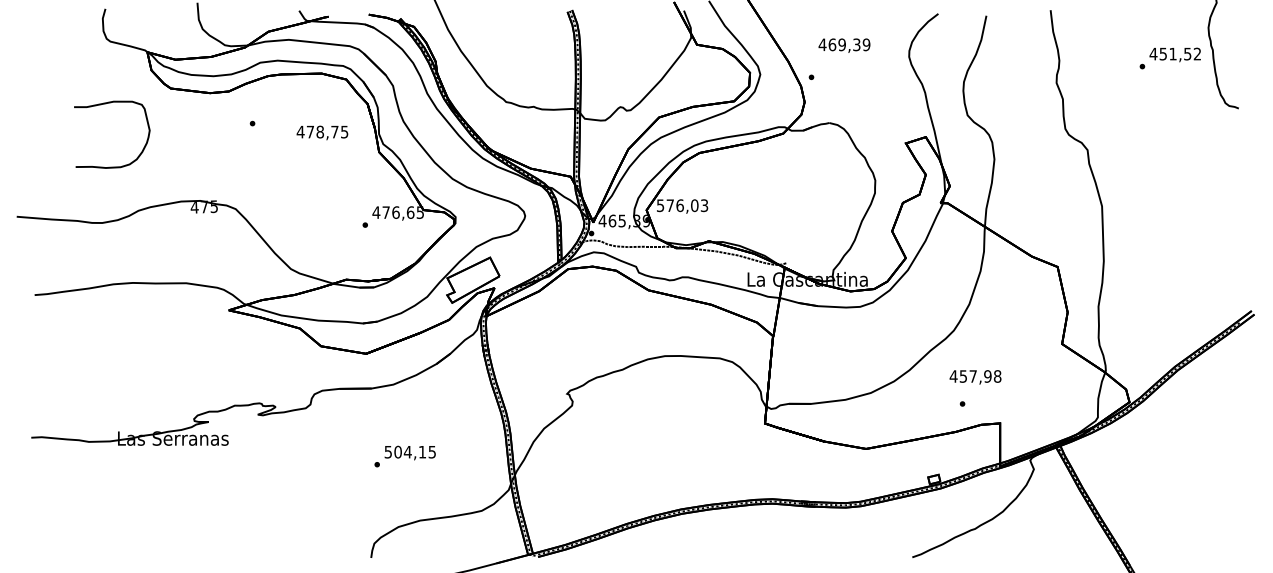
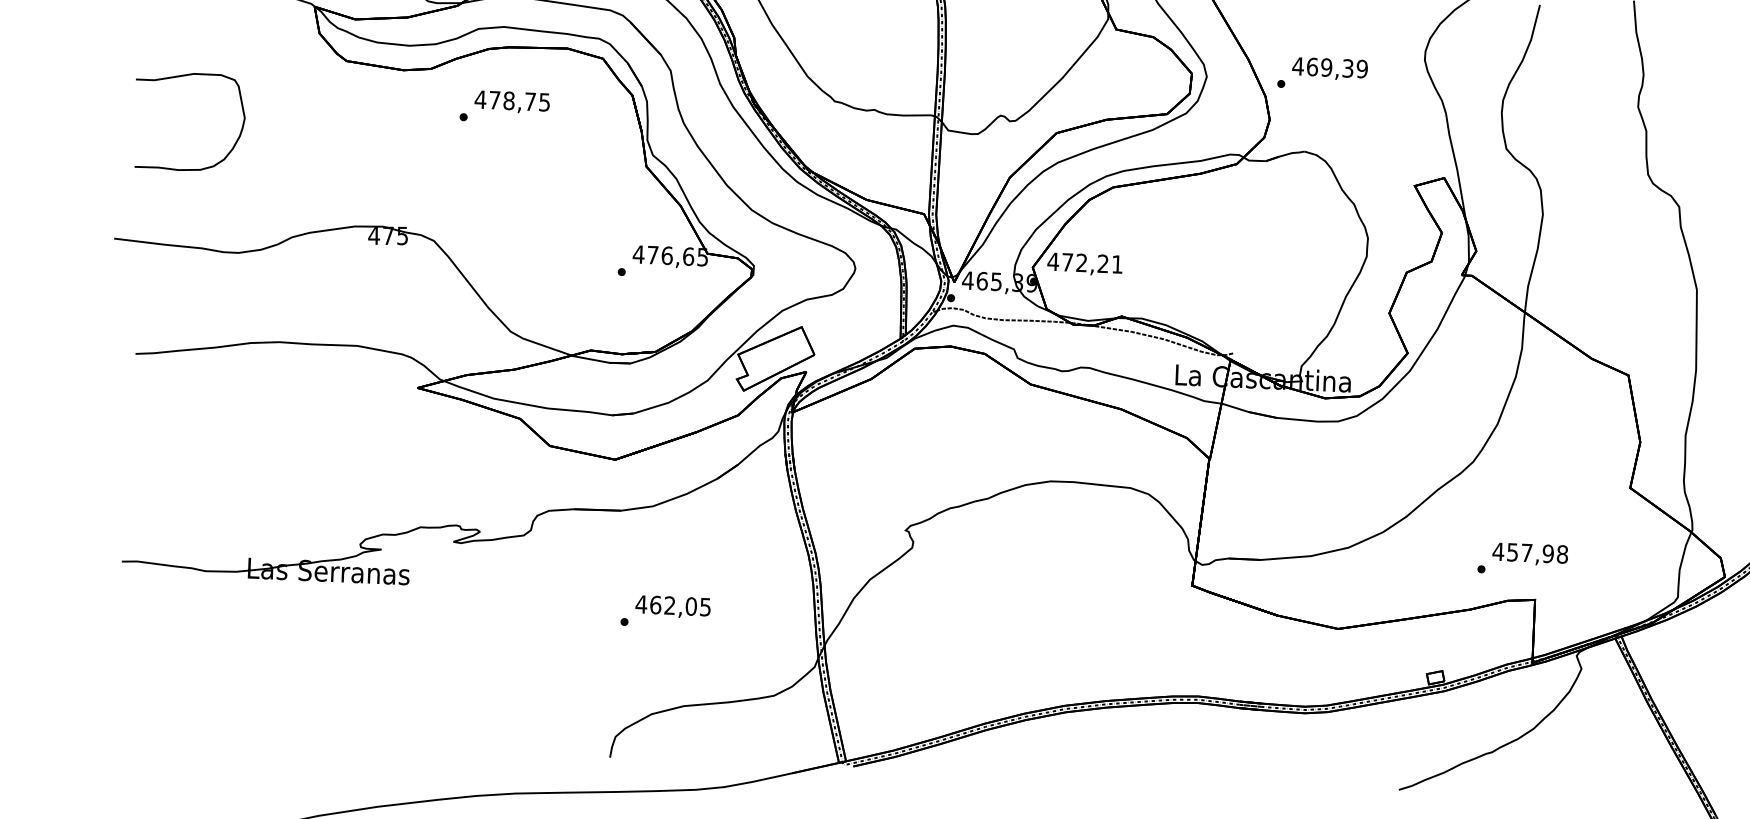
text: (844, 45) -> (1330, 68), moved
curve: (106, 104) -> (183, 77), moved
text: (322, 132) -> (512, 101), moved
text: (682, 205) -> (1085, 262), 576,03 -> 472,21
text: (975, 377) -> (1530, 554), moved
text: (405, 451) -> (666, 604), 504,15 -> 462,05

